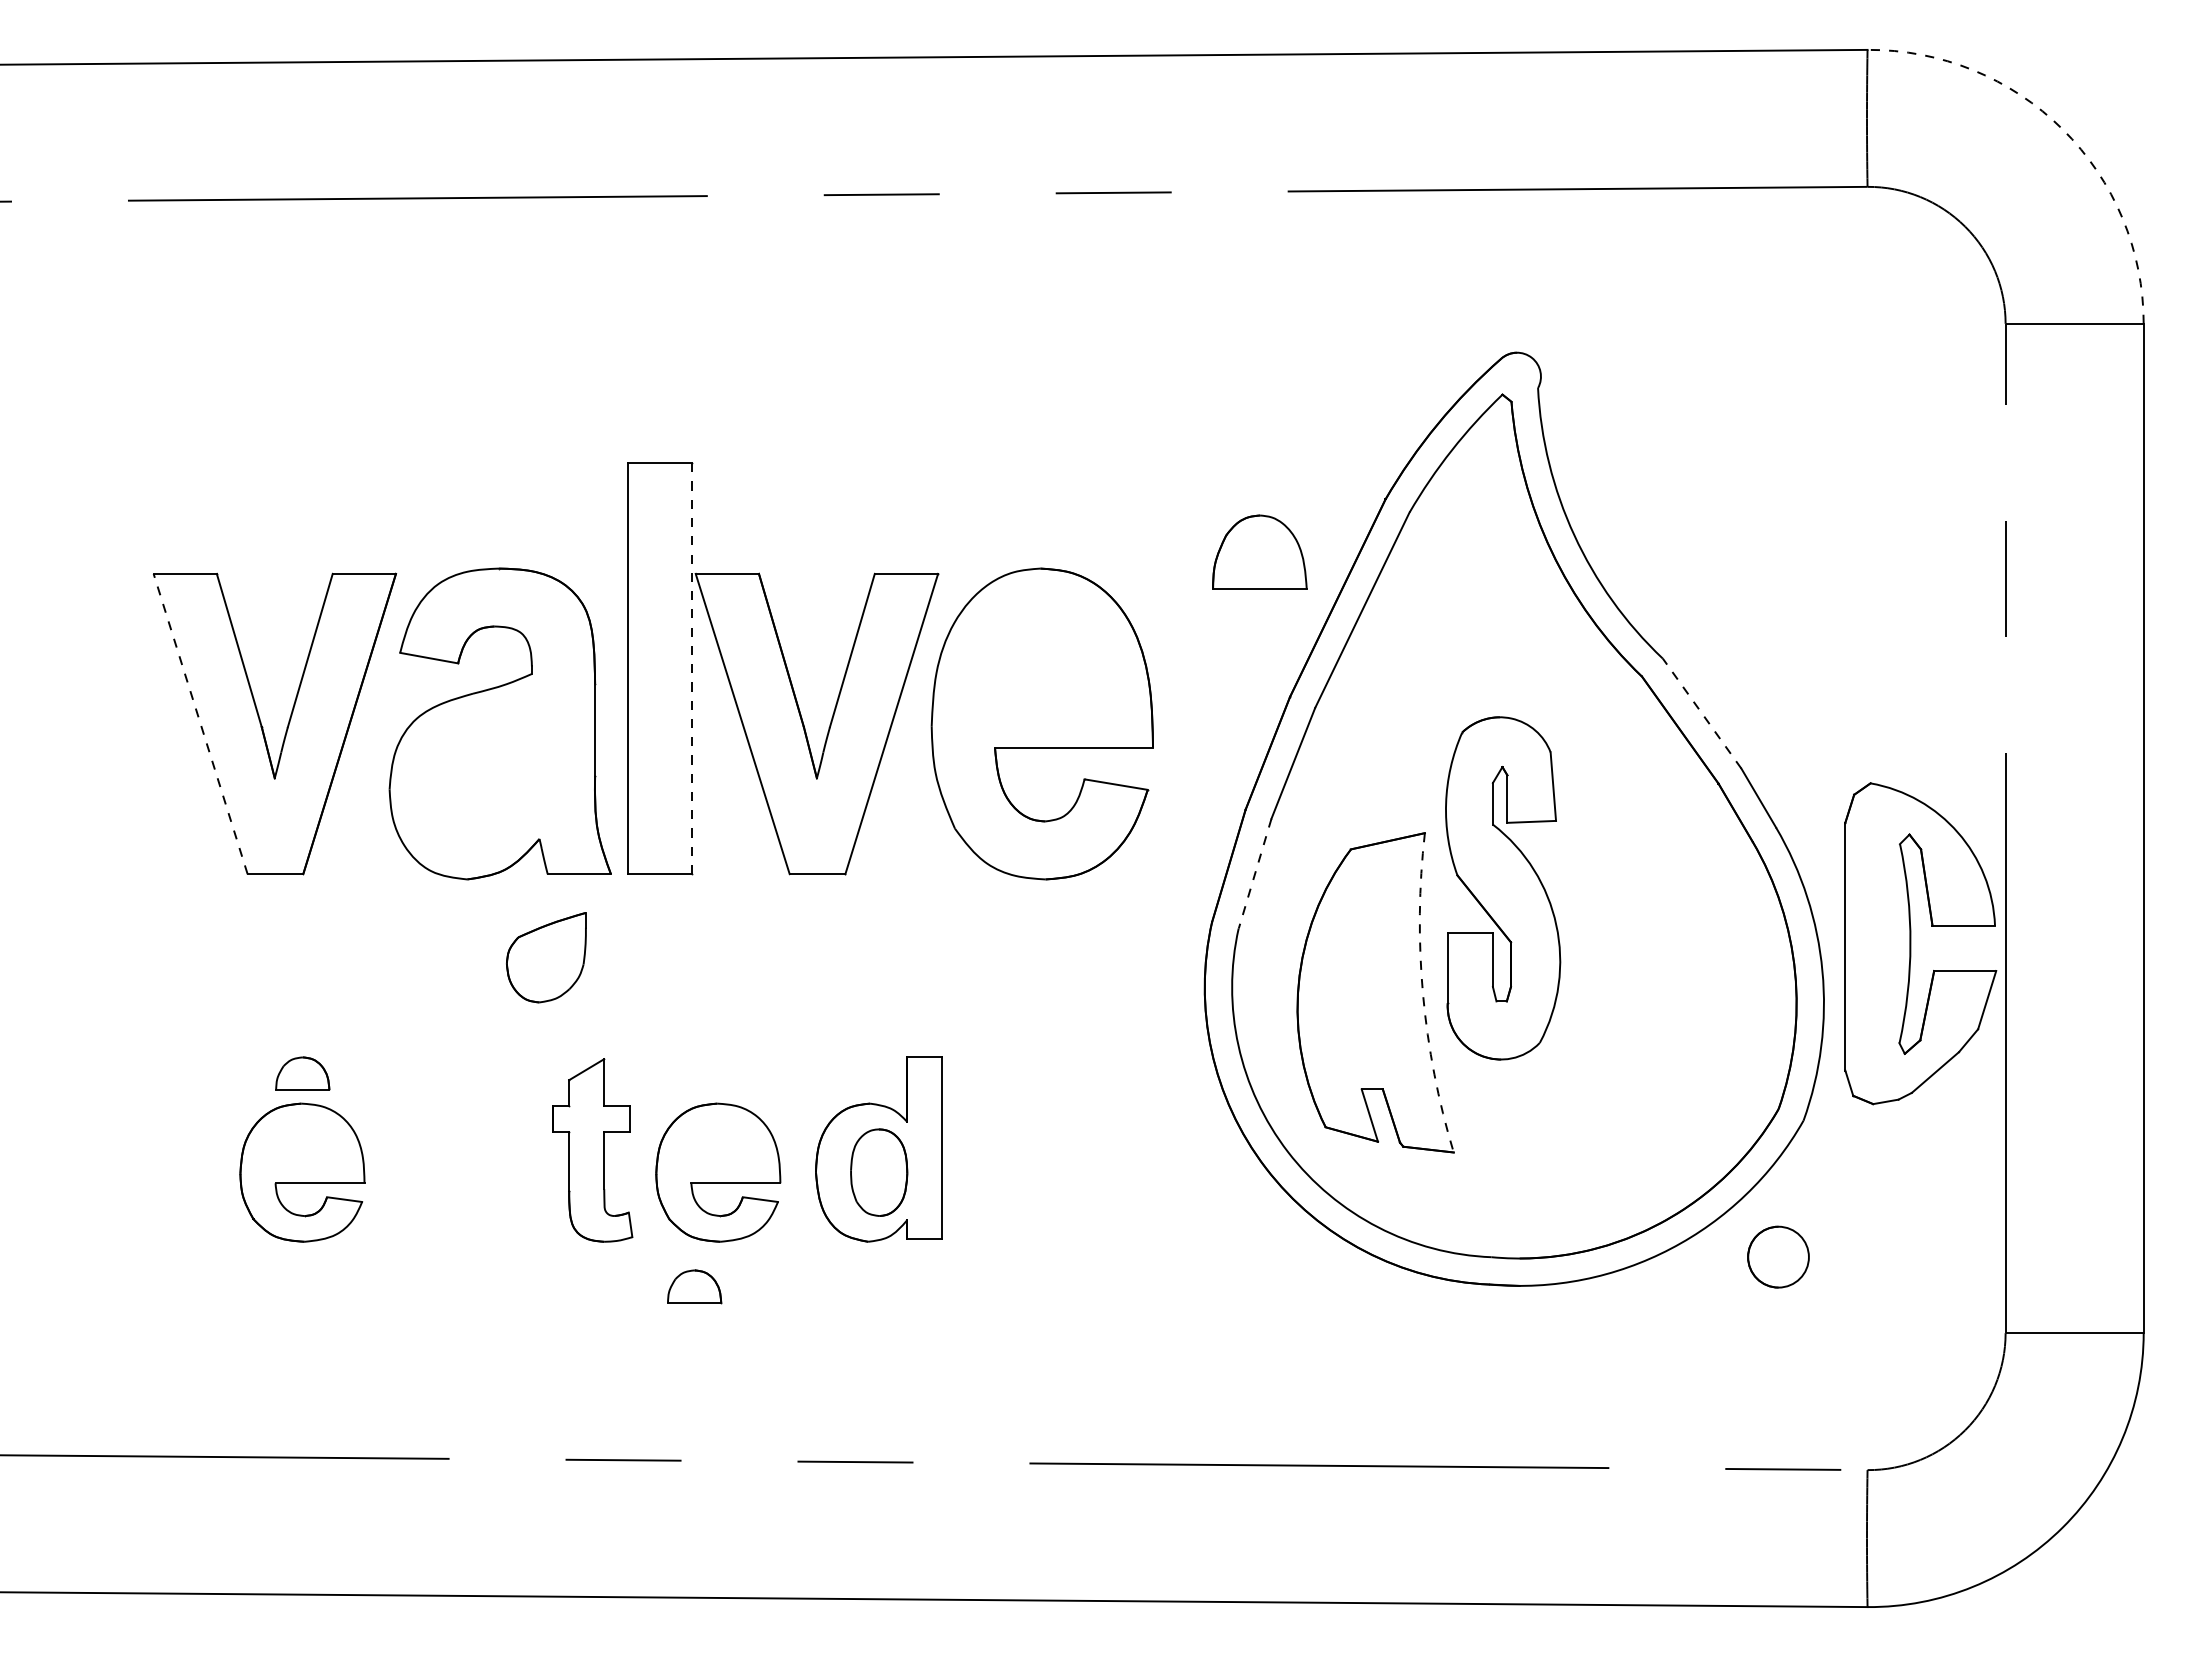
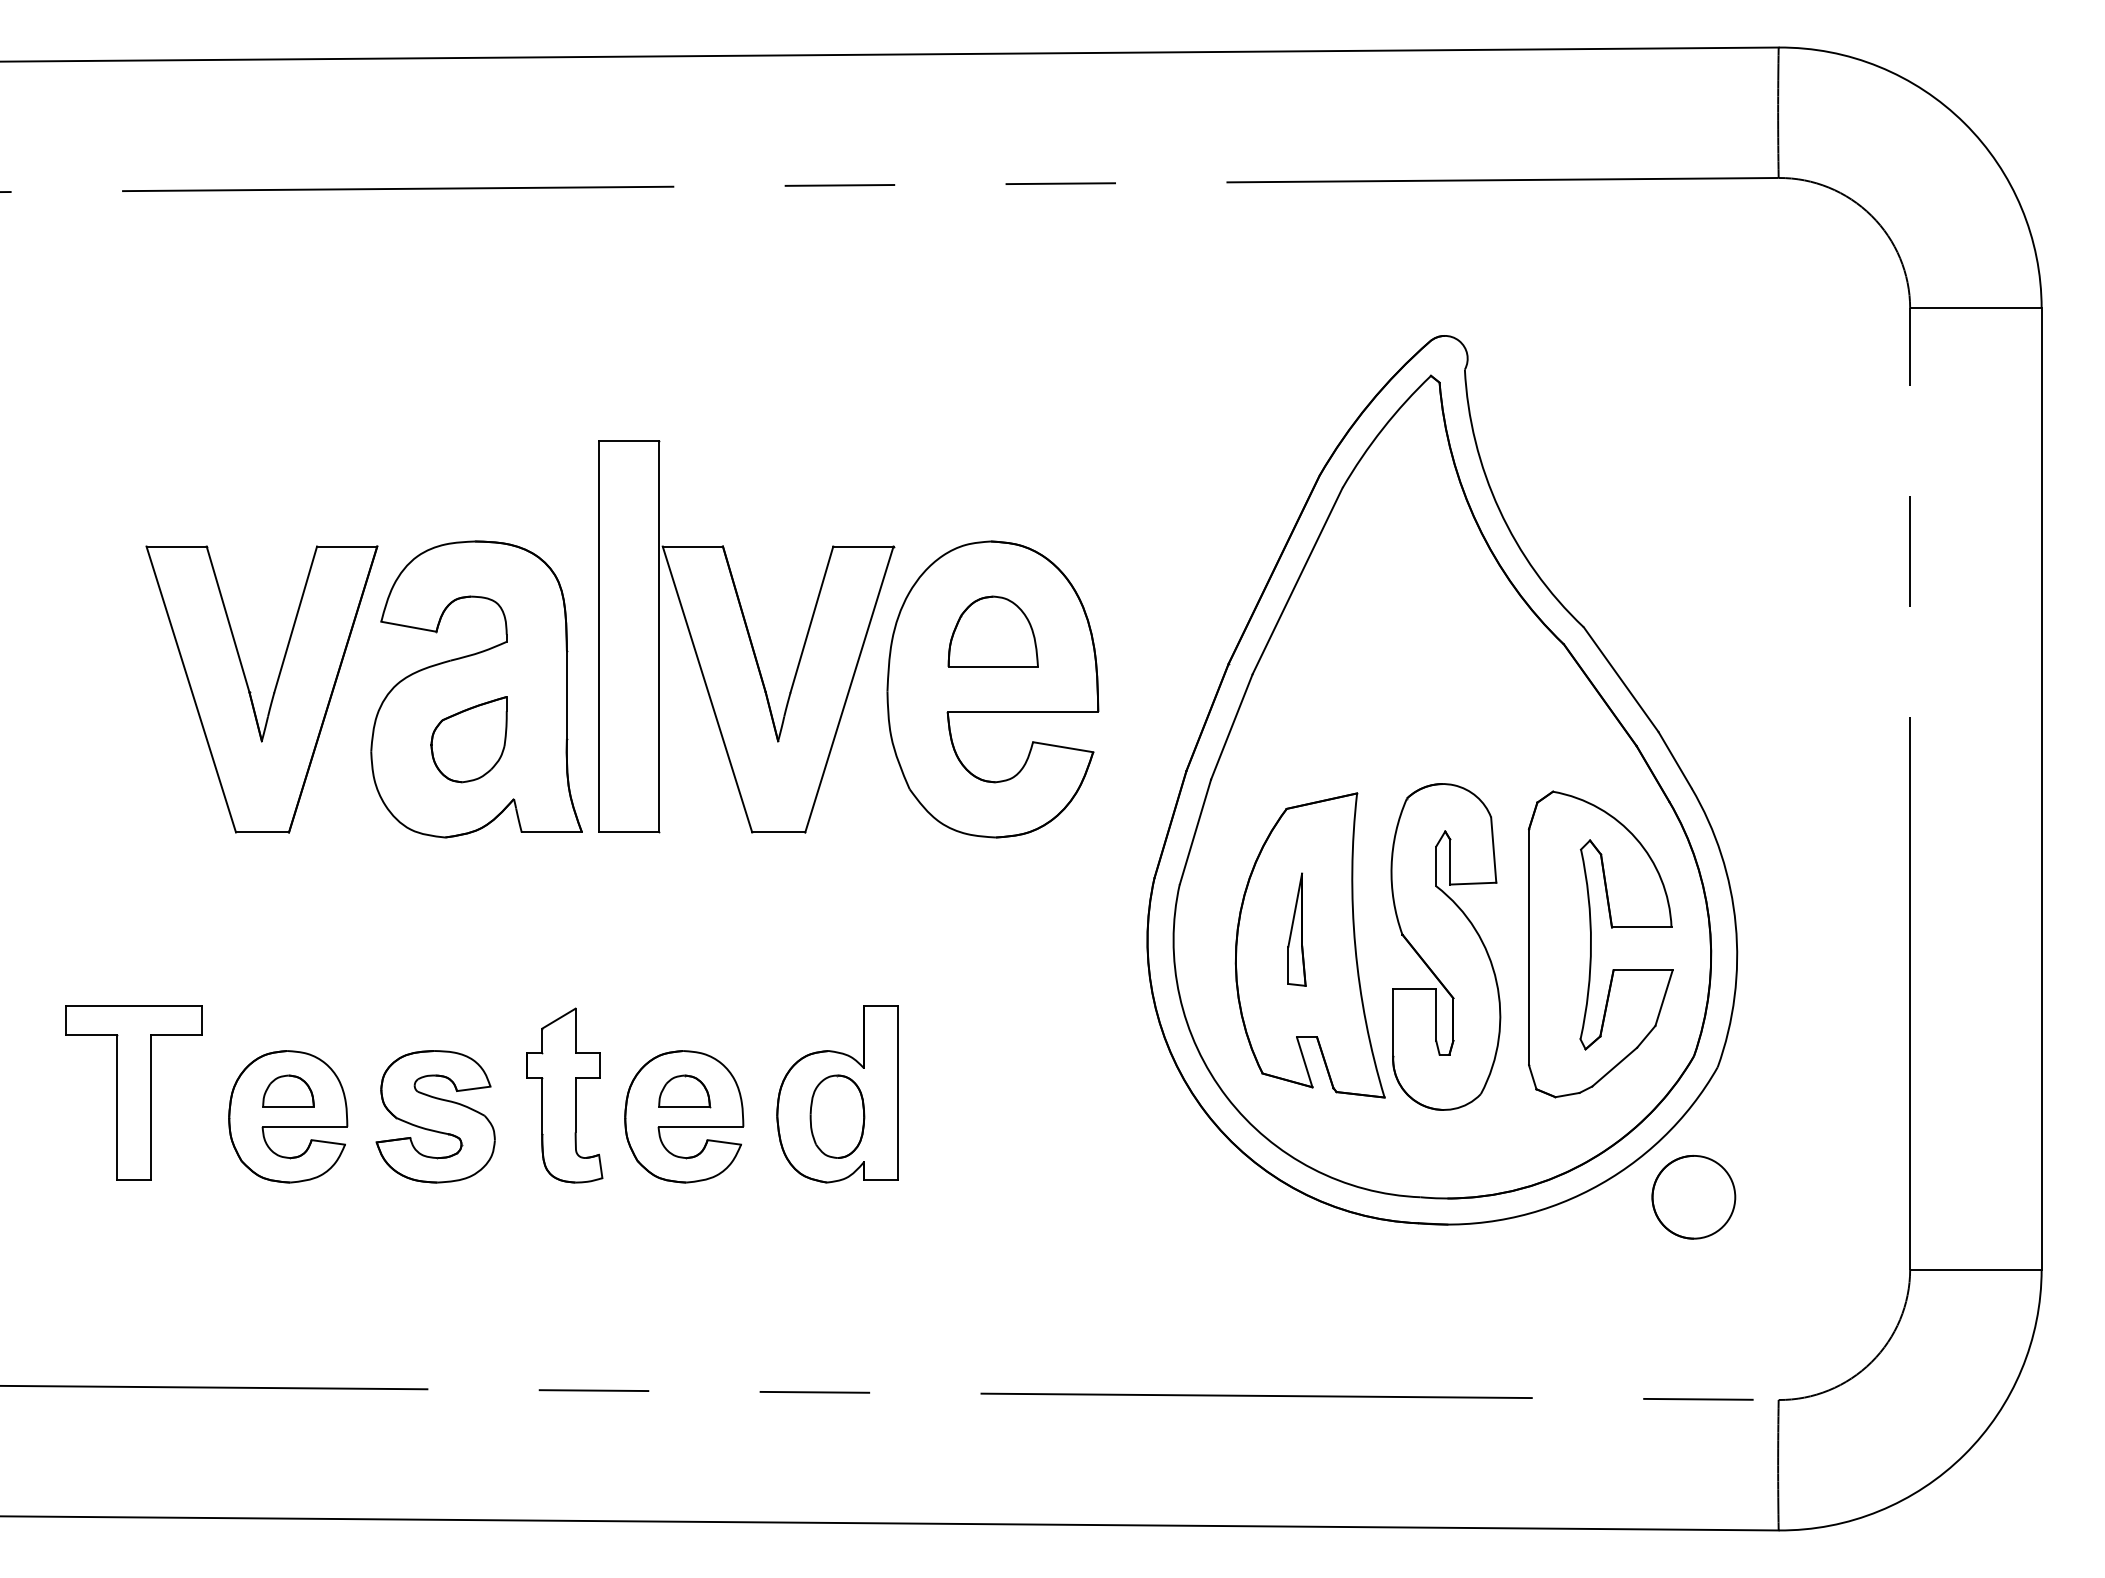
arc: (2062, 129) -> (1964, 123), dashed -> solid
part: (1259, 551) -> (992, 630), moved
line: (691, 669) -> (658, 637), dashed -> solid
line: (1702, 713) -> (1621, 679), dashed -> solid
line: (200, 723) -> (191, 689), dashed -> solid
line: (1255, 874) -> (1195, 832), dashed -> solid
part: (1503, 888) -> (1446, 947), moved
part: (1911, 943) -> (1591, 944), moved
part: (546, 957) -> (469, 739), moved
part: (1361, 976) -> (1296, 929), added
arc: (1423, 994) -> (1355, 947), dashed -> solid
part: (302, 1073) -> (288, 1090), moved
part: (140, 1147) -> (134, 1092), added
part: (457, 1172) -> (435, 1116), added
part: (1778, 1256) -> (1693, 1196), size x1.43
part: (694, 1286) -> (684, 1090), moved

